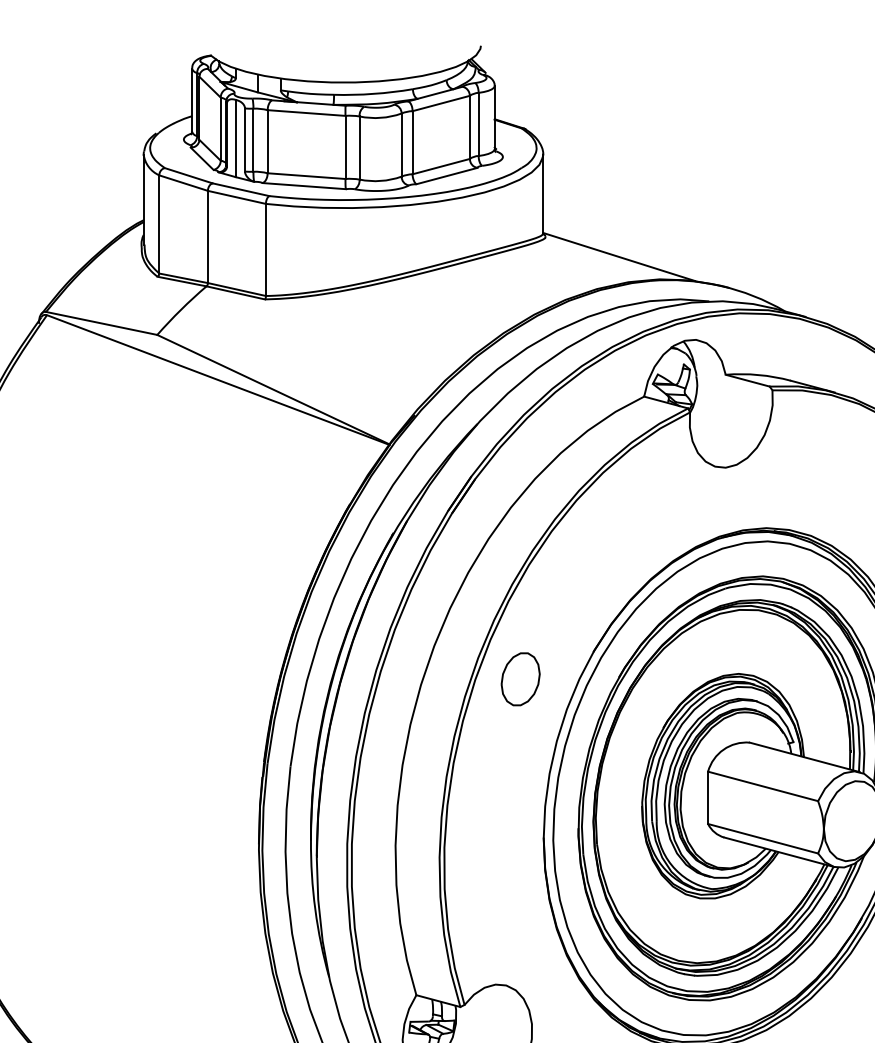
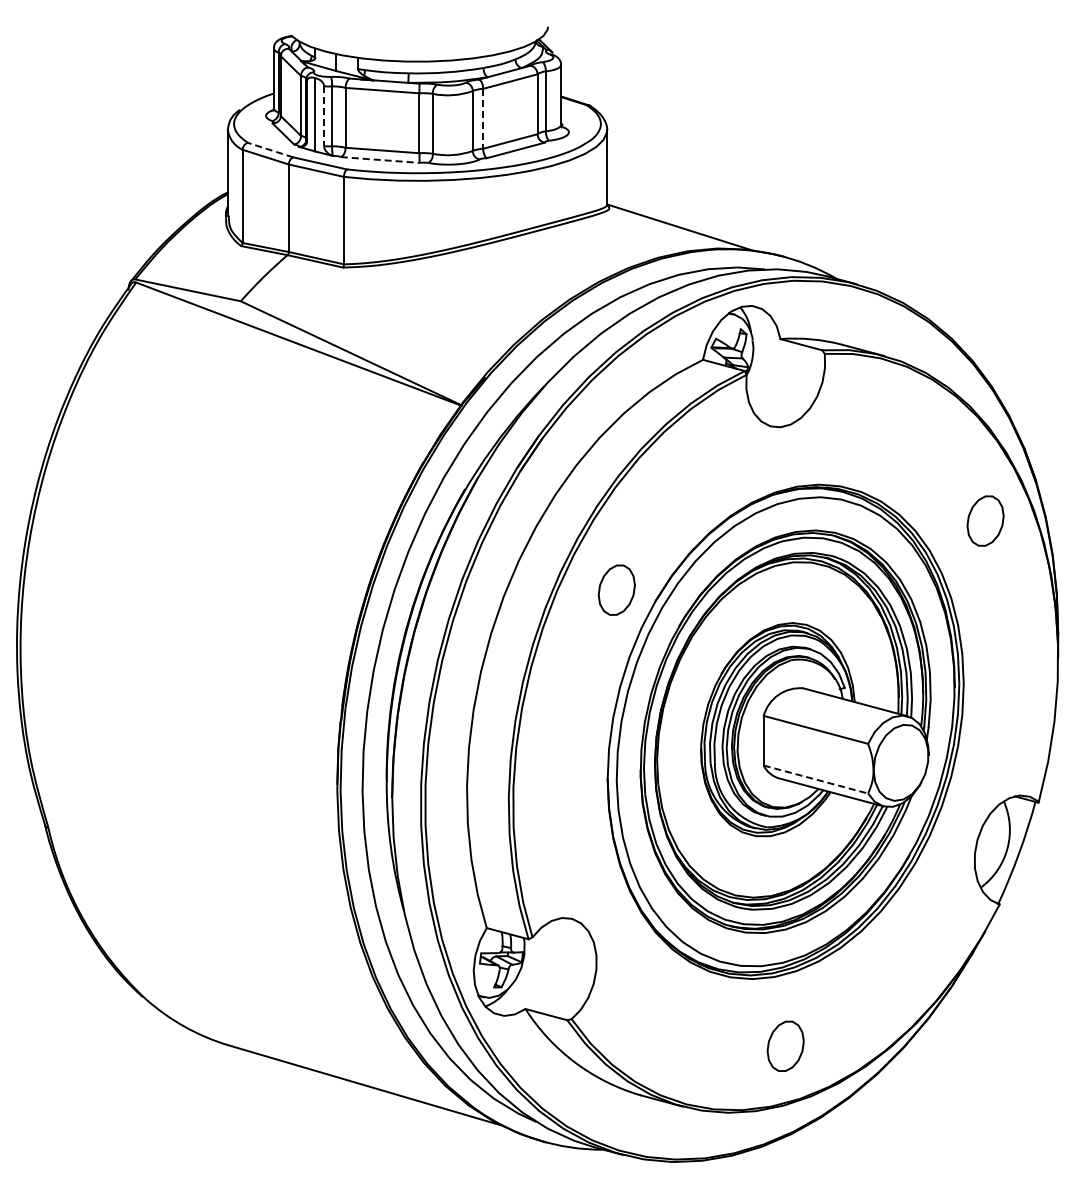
line: (245, 140) -> (324, 116), solid -> dashed
line: (412, 142) -> (483, 118), solid -> dashed
line: (188, 176) -> (270, 150), solid -> dashed
line: (304, 186) -> (380, 160), solid -> dashed
part: (520, 678) -> (616, 589), moved
line: (763, 838) -> (816, 779), solid -> dashed

